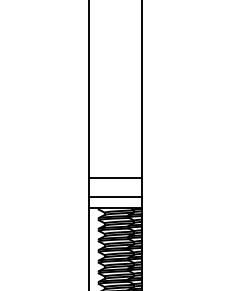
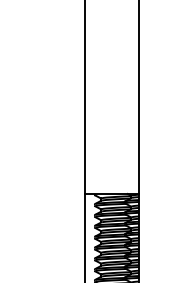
line: (115, 177) -> (112, 162), removed
line: (115, 197) -> (112, 183), removed

